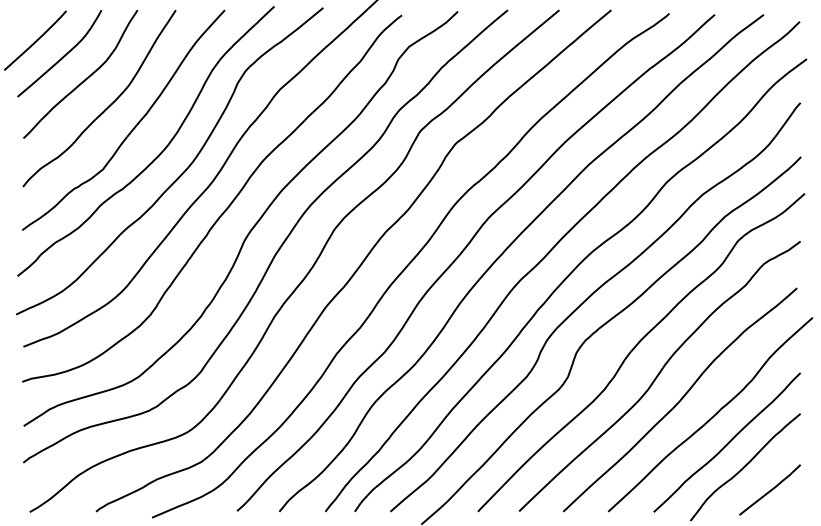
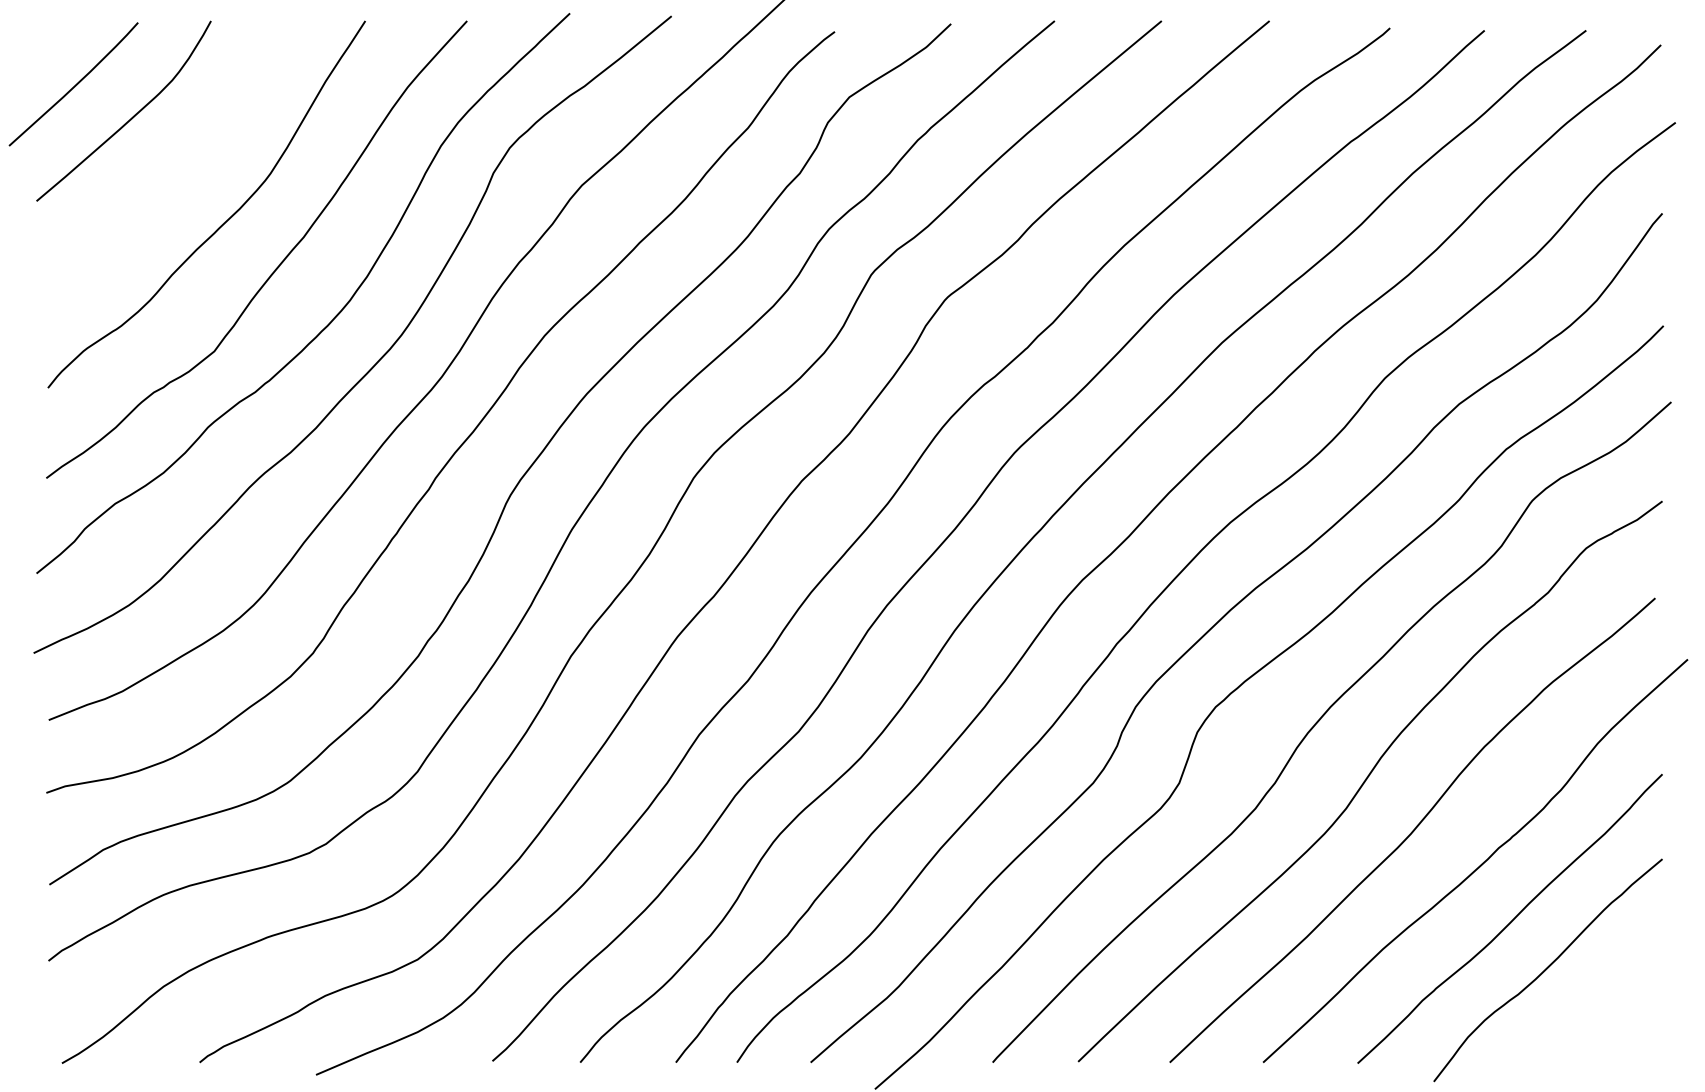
curve: (85, 78) -> (177, 162), removed
curve: (770, 489) -> (1600, 1016), removed

